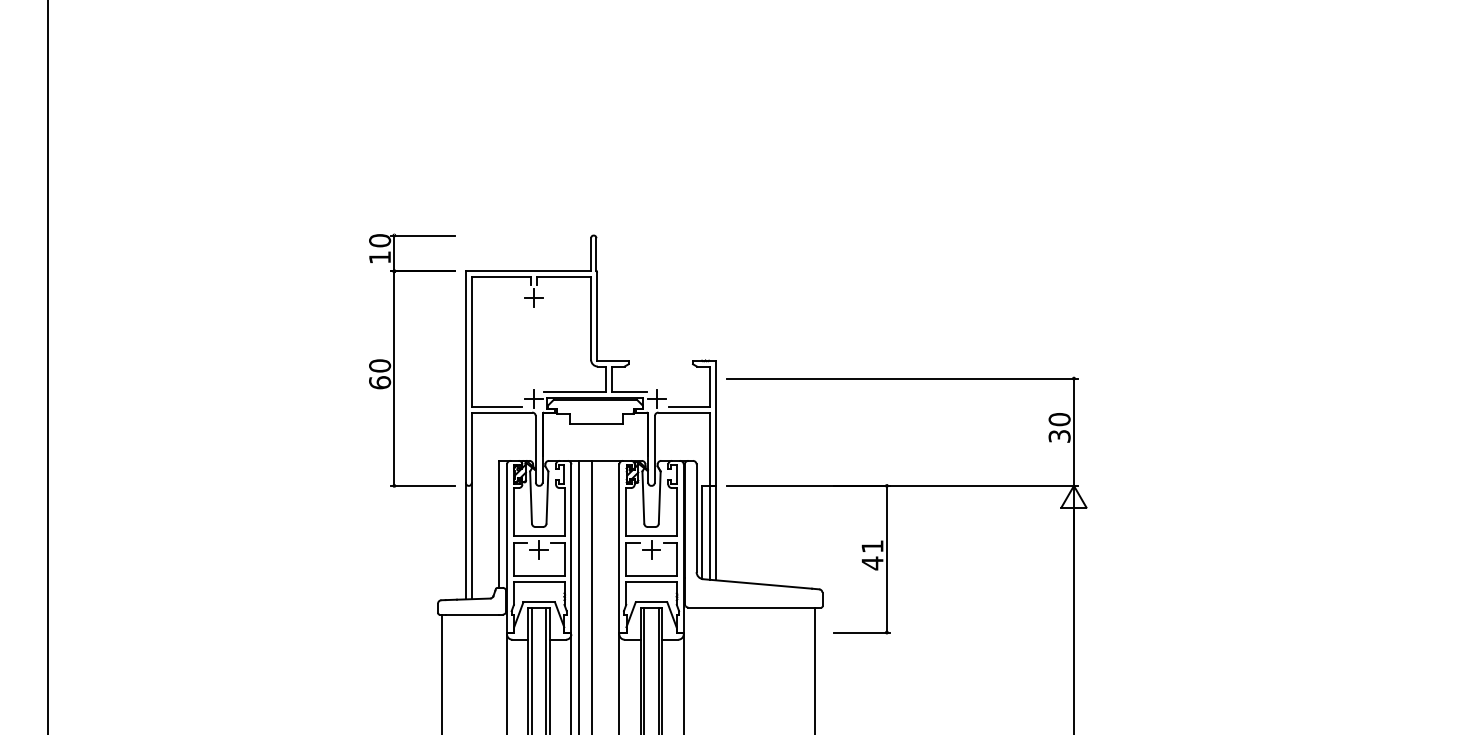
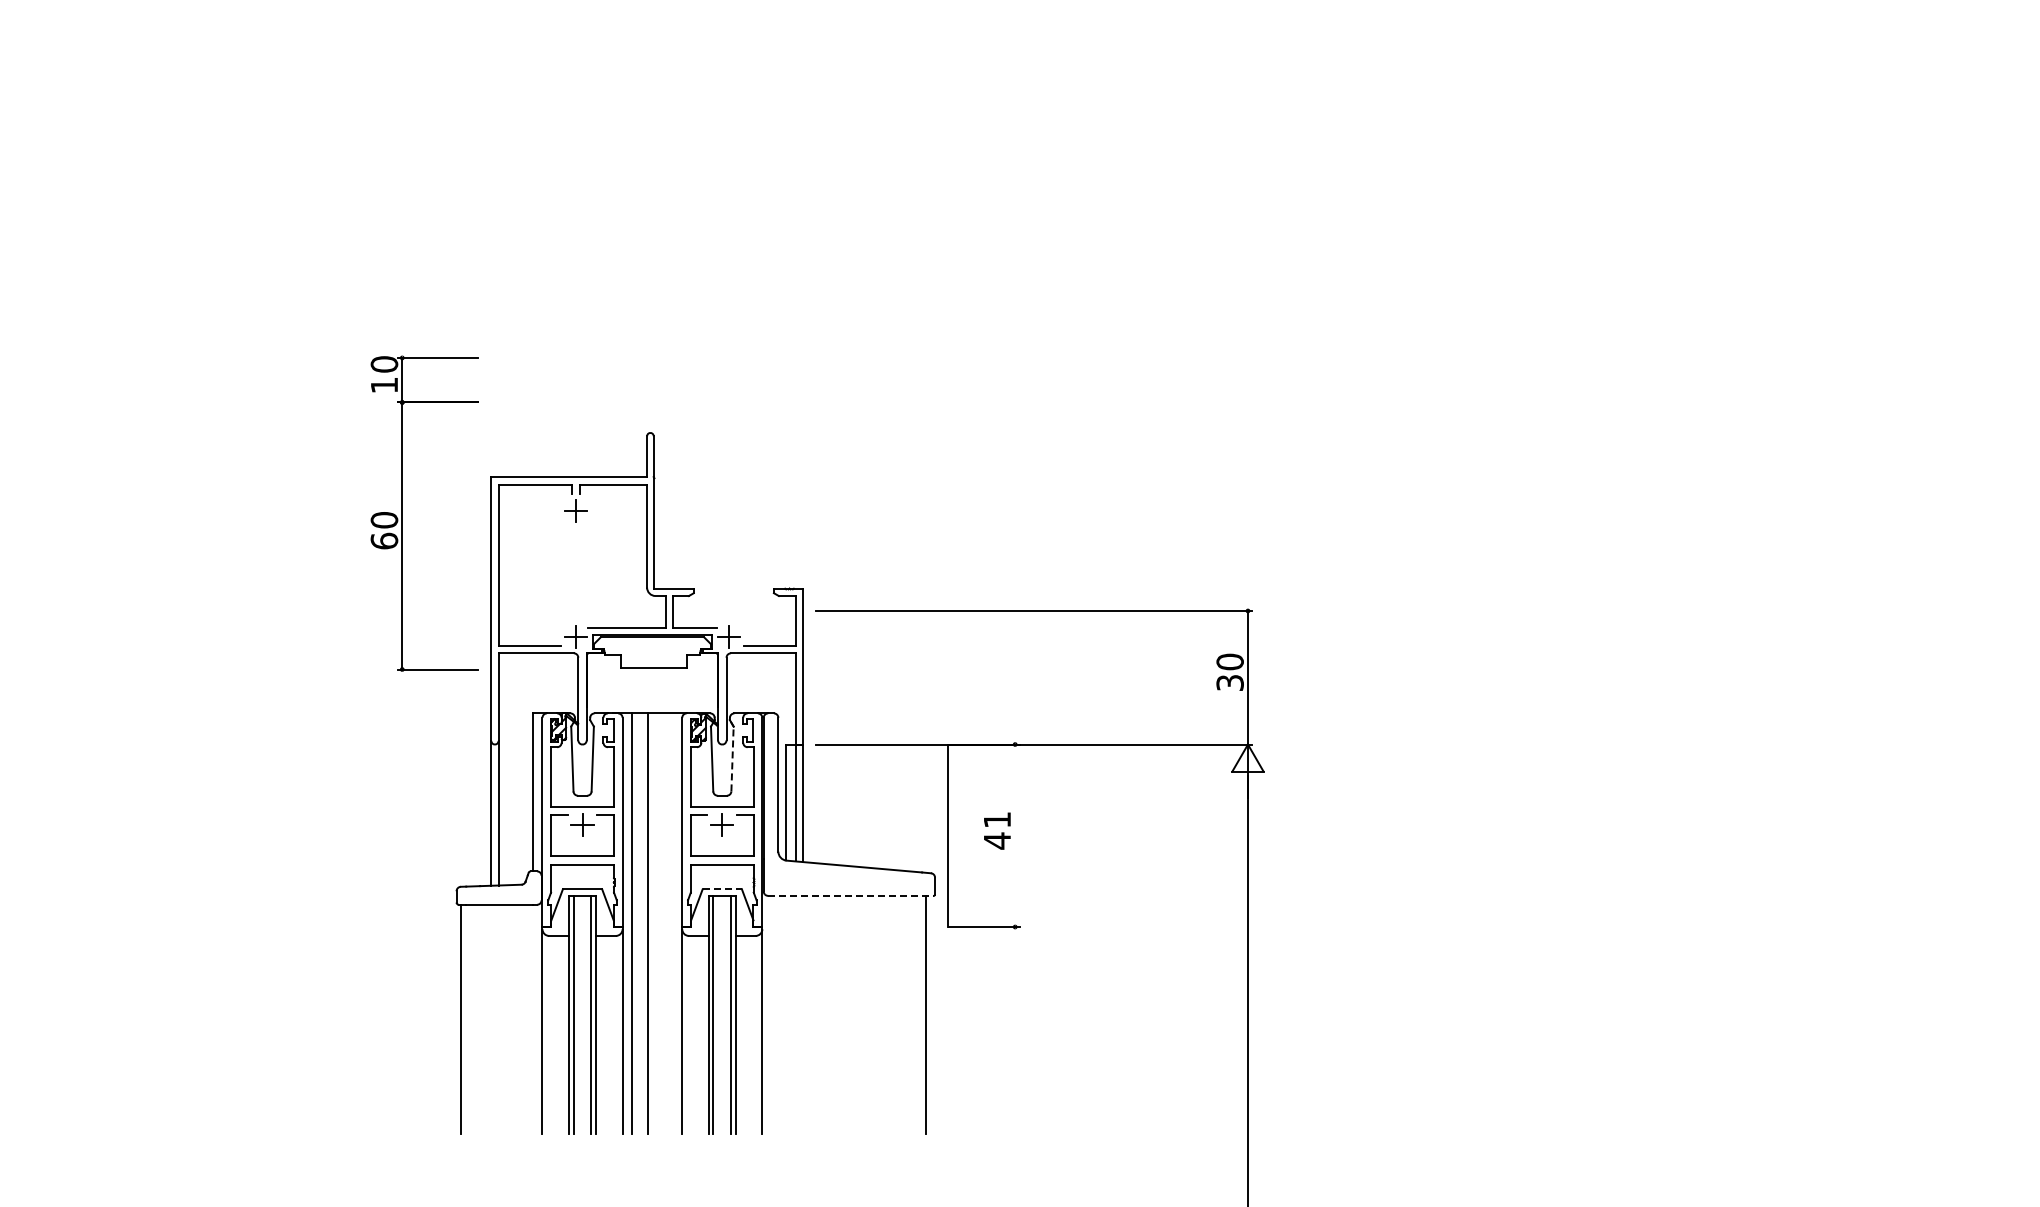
part: (394, 360) -> (402, 513), moved
line: (659, 497) -> (732, 758), solid -> dashed
line: (887, 559) -> (948, 835), moved
line: (651, 602) -> (722, 889), solid -> dashed
line: (754, 607) -> (850, 895), solid -> dashed

